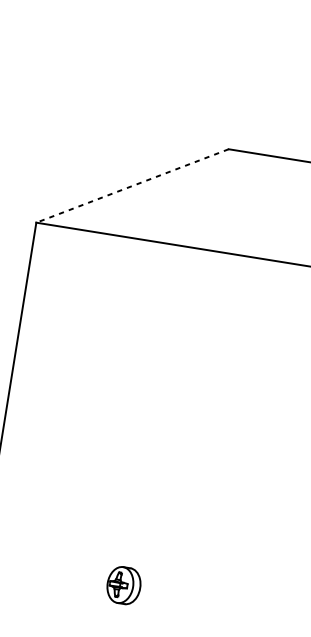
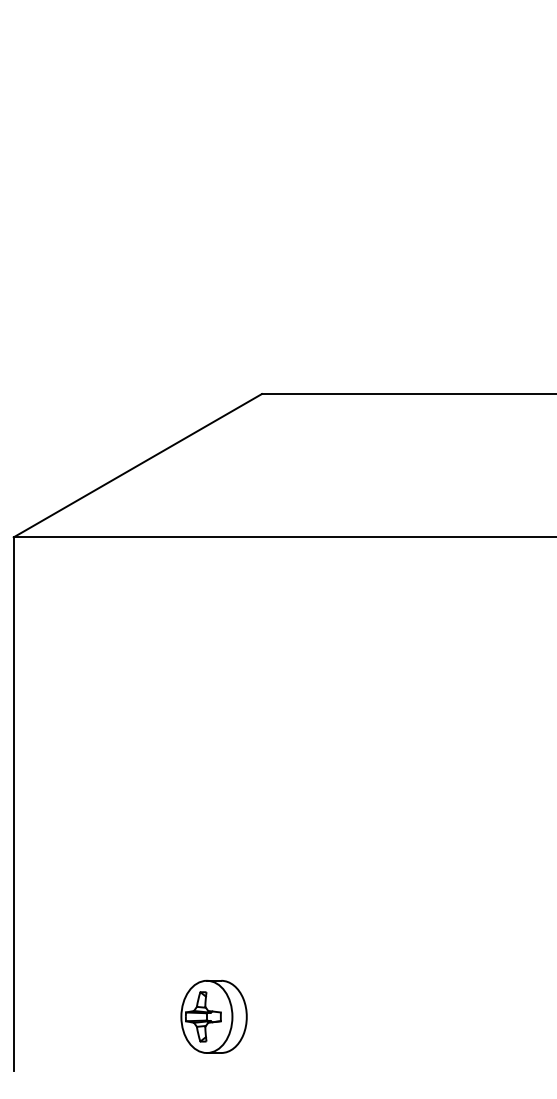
line: (132, 185) -> (137, 465), dashed -> solid
part: (123, 585) -> (213, 1016), size x1.43

